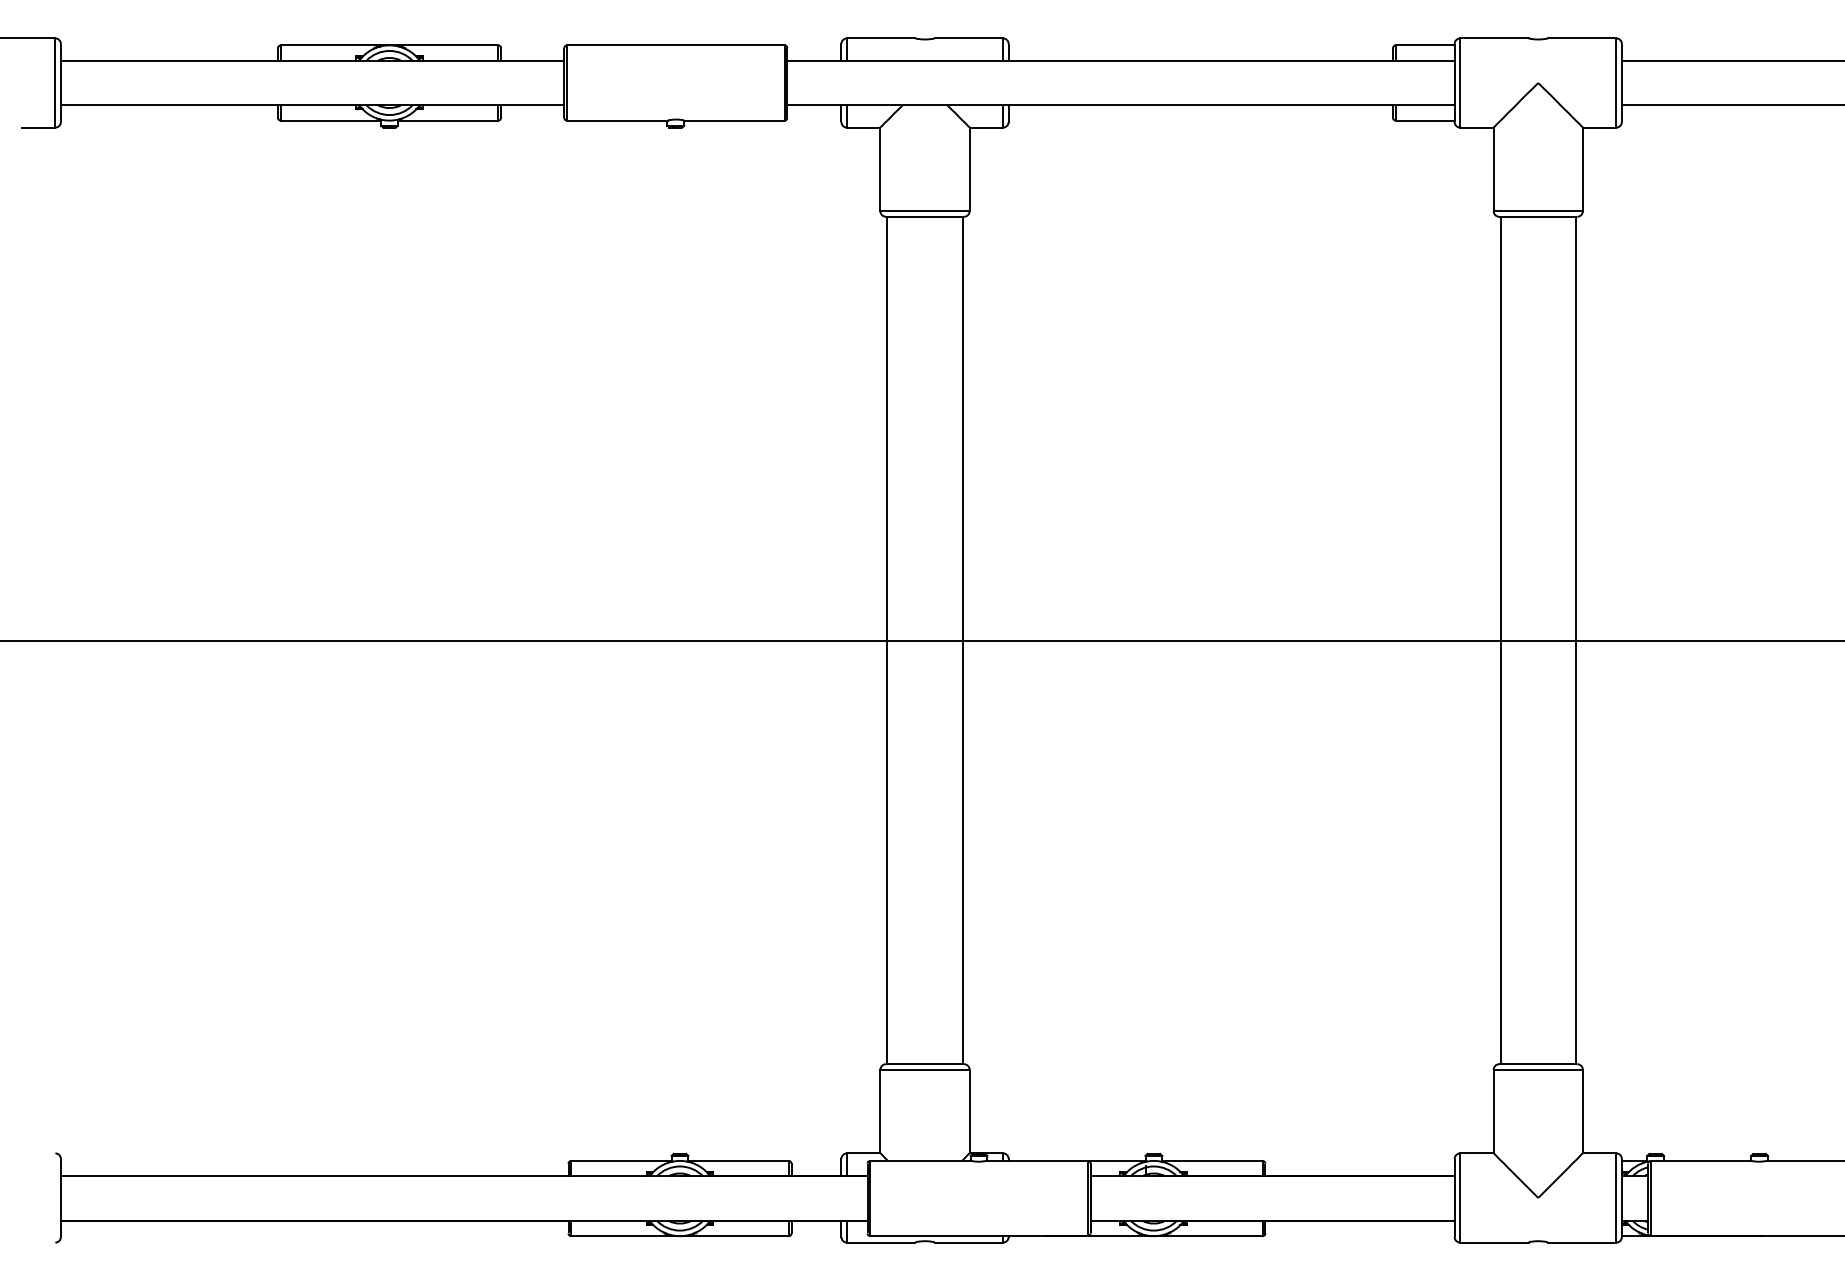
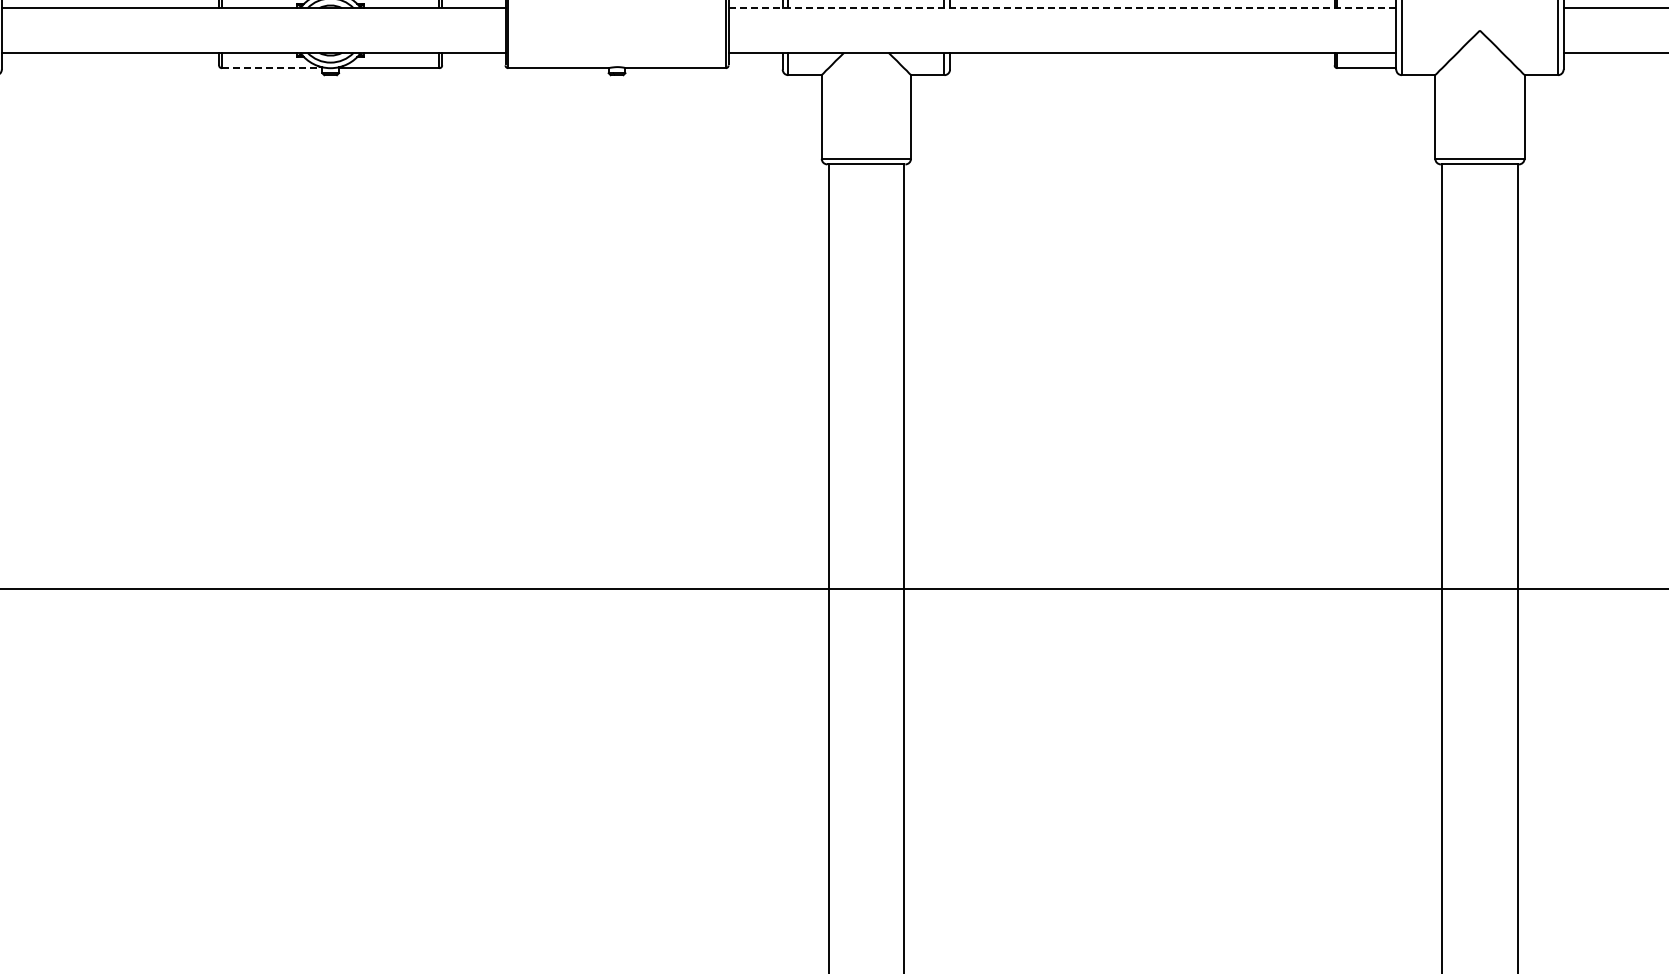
line: (1120, 60) -> (1061, 8), solid -> dashed
line: (331, 120) -> (272, 68), solid -> dashed

